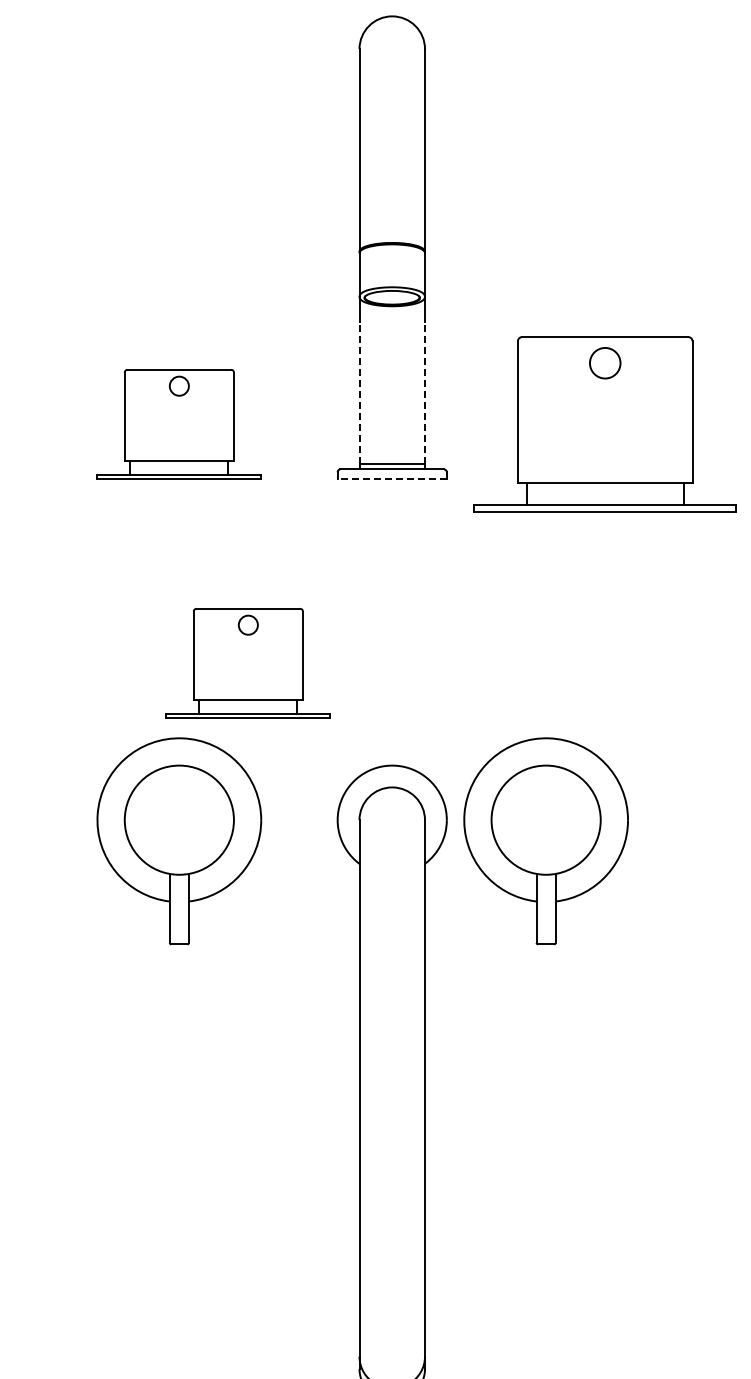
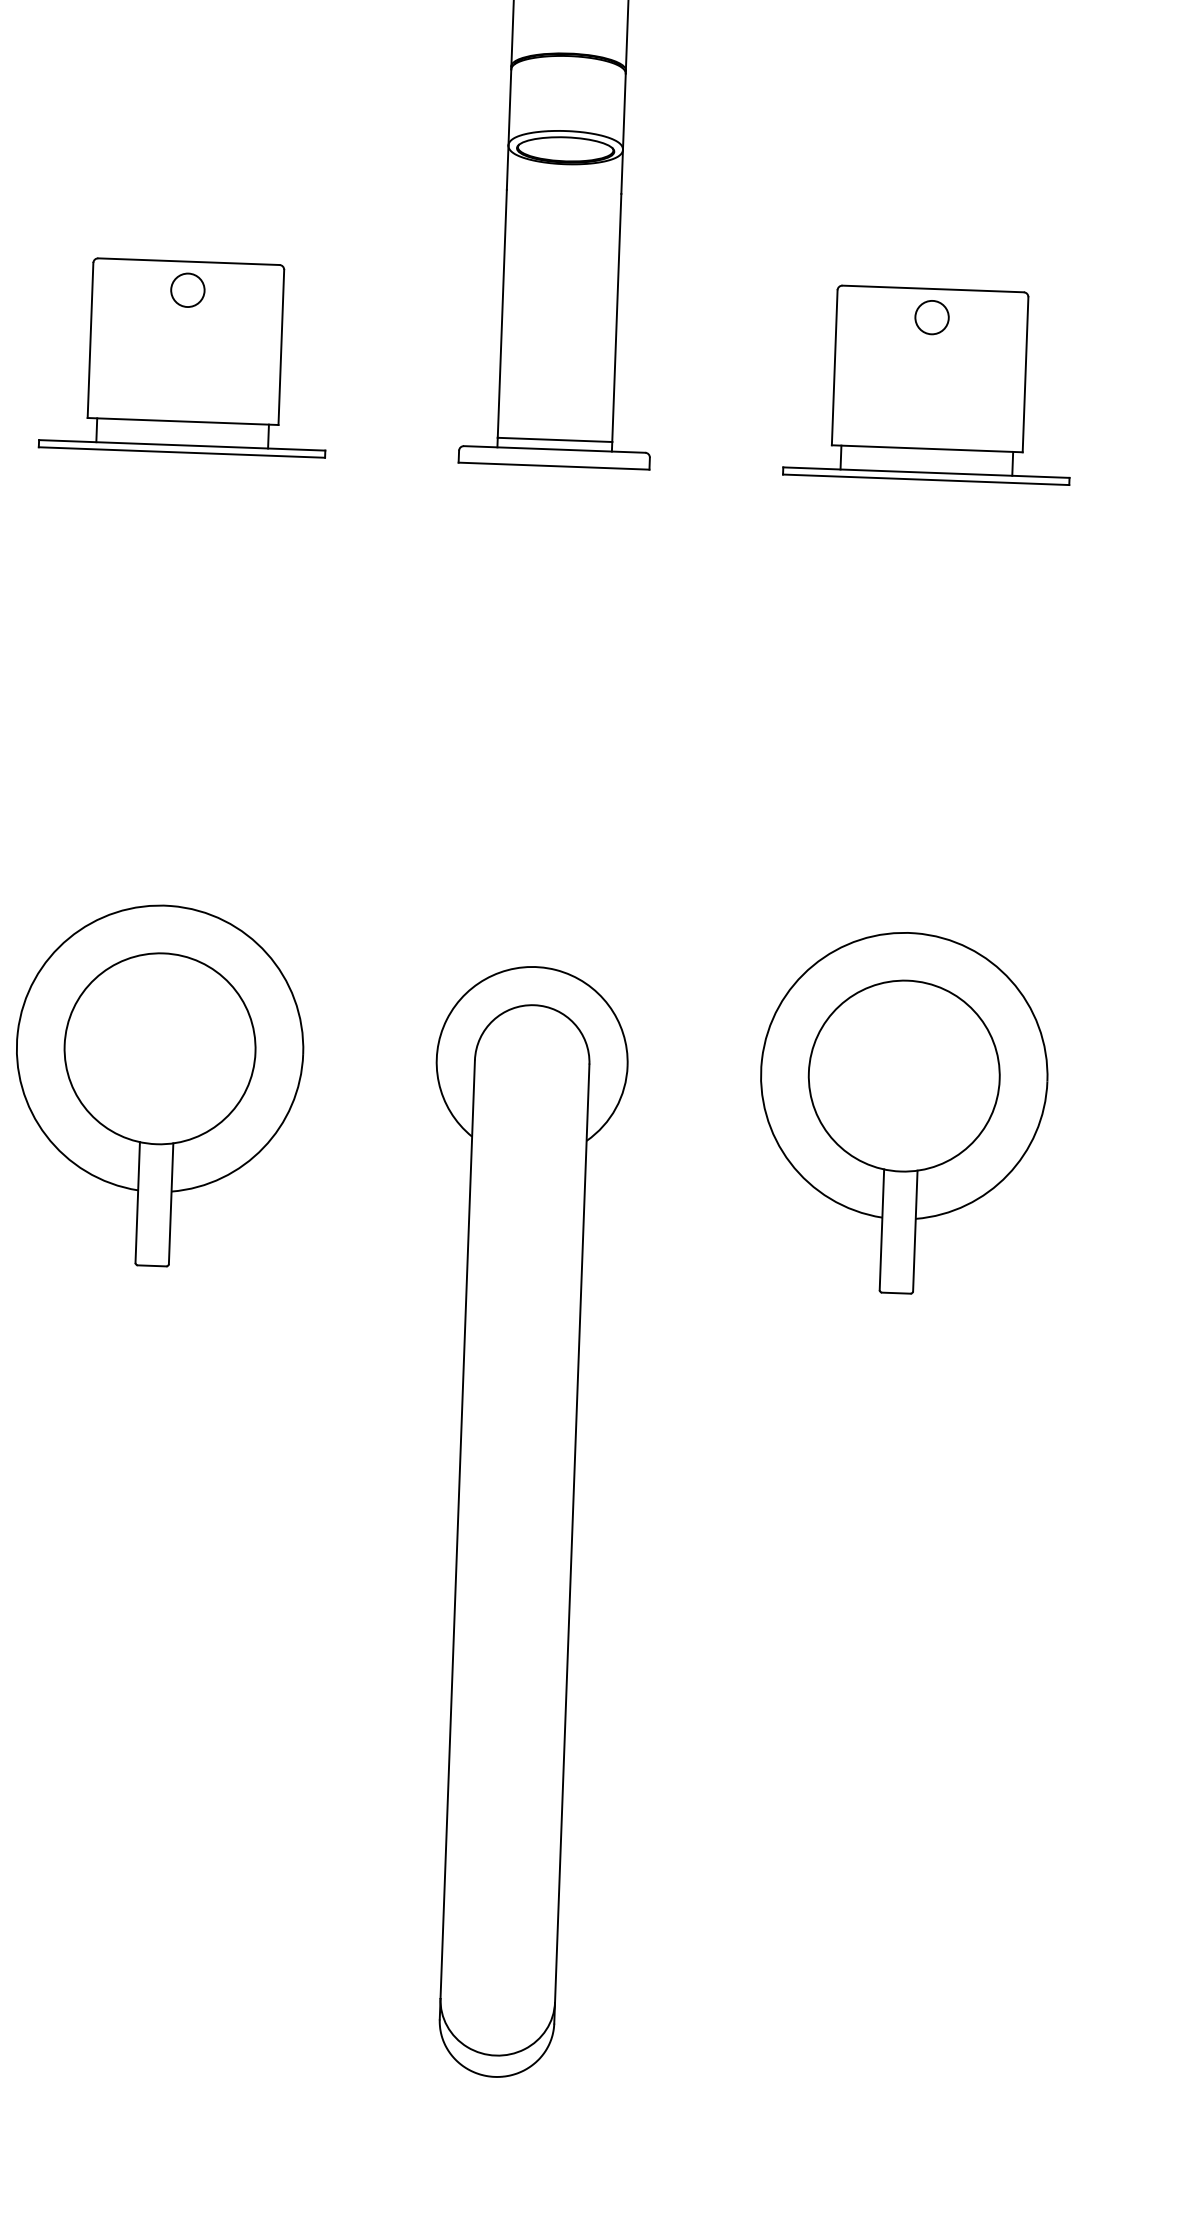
line: (359, 393) -> (502, 314), dashed -> solid
line: (425, 393) -> (617, 318), dashed -> solid
part: (604, 424) -> (928, 384), size x0.62
line: (392, 479) -> (554, 467), dashed -> solid
part: (247, 663) -> (289, 779), removed
part: (545, 841) -> (901, 1113), moved

